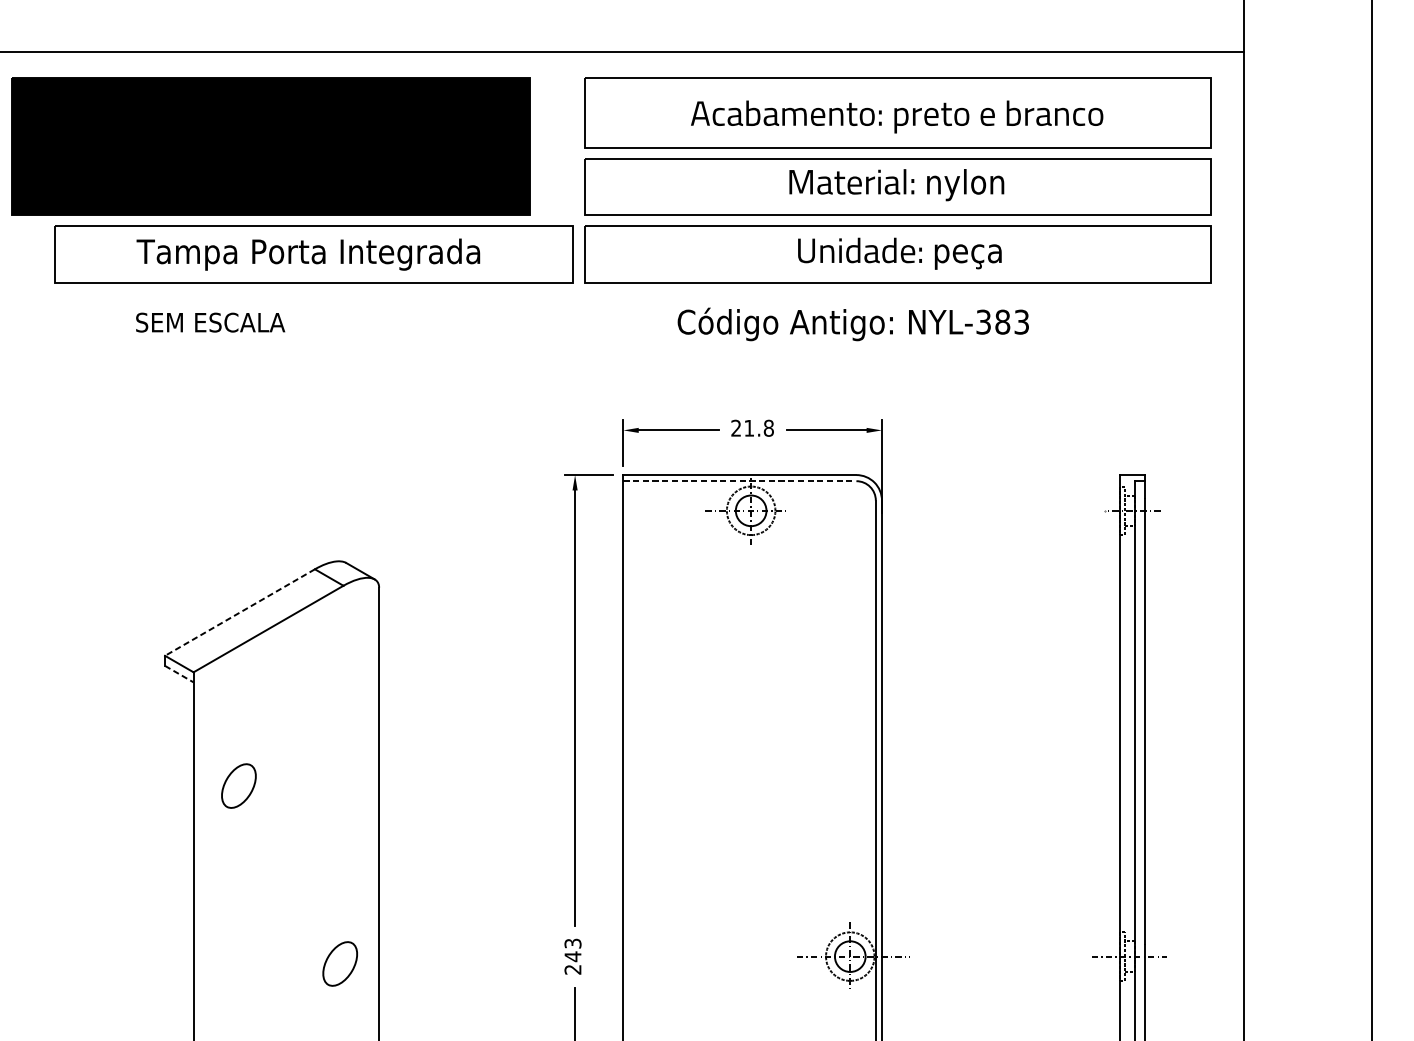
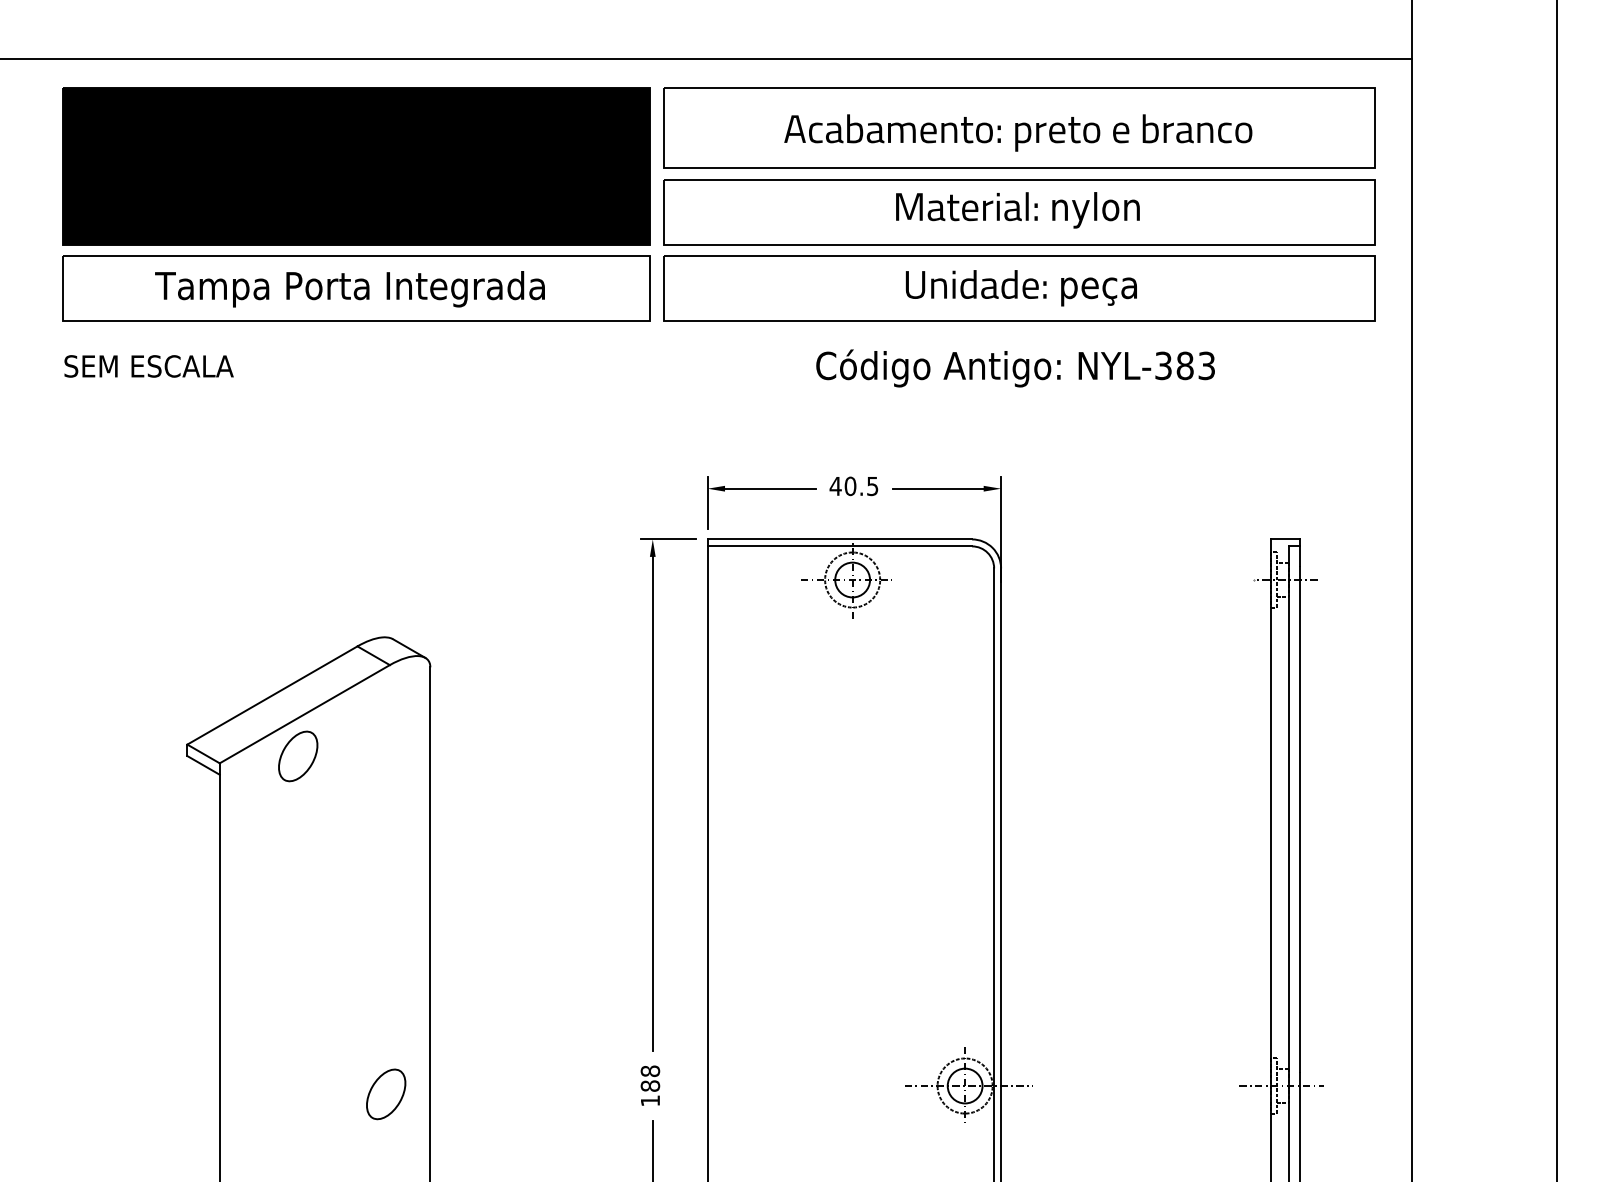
part: (270, 146) -> (356, 166), moved
text: (210, 322) -> (148, 366), moved
text: (853, 324) -> (1015, 368), moved
text: (751, 428) -> (853, 486), 21.8 -> 40.5
line: (740, 481) -> (840, 546), dashed -> solid
line: (240, 612) -> (272, 695), dashed -> solid
line: (179, 674) -> (203, 765), dashed -> solid
part: (239, 786) -> (298, 756), moved
text: (573, 956) -> (650, 1085), 243 -> 188

